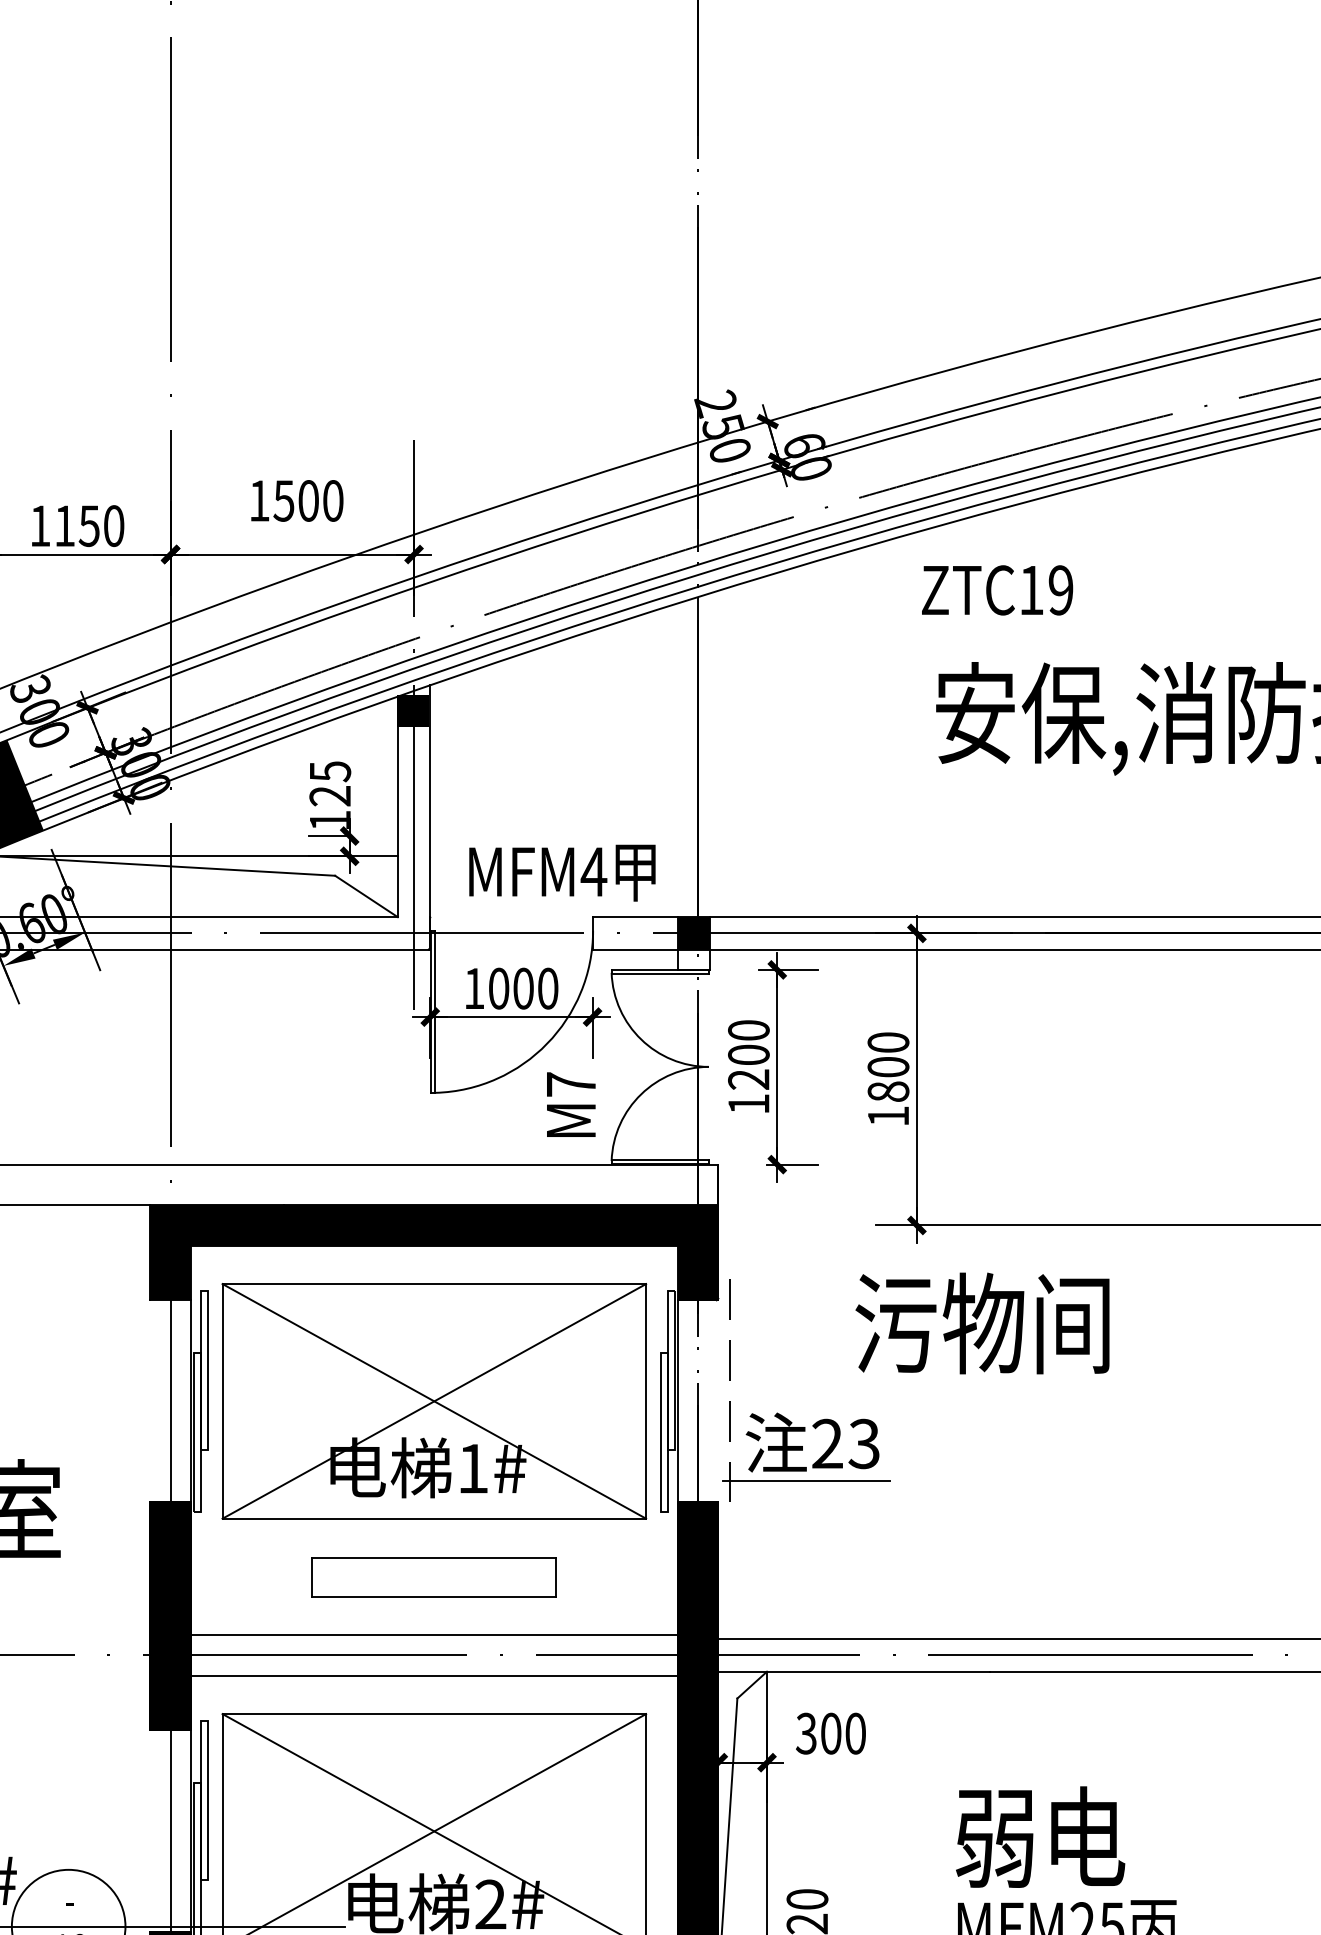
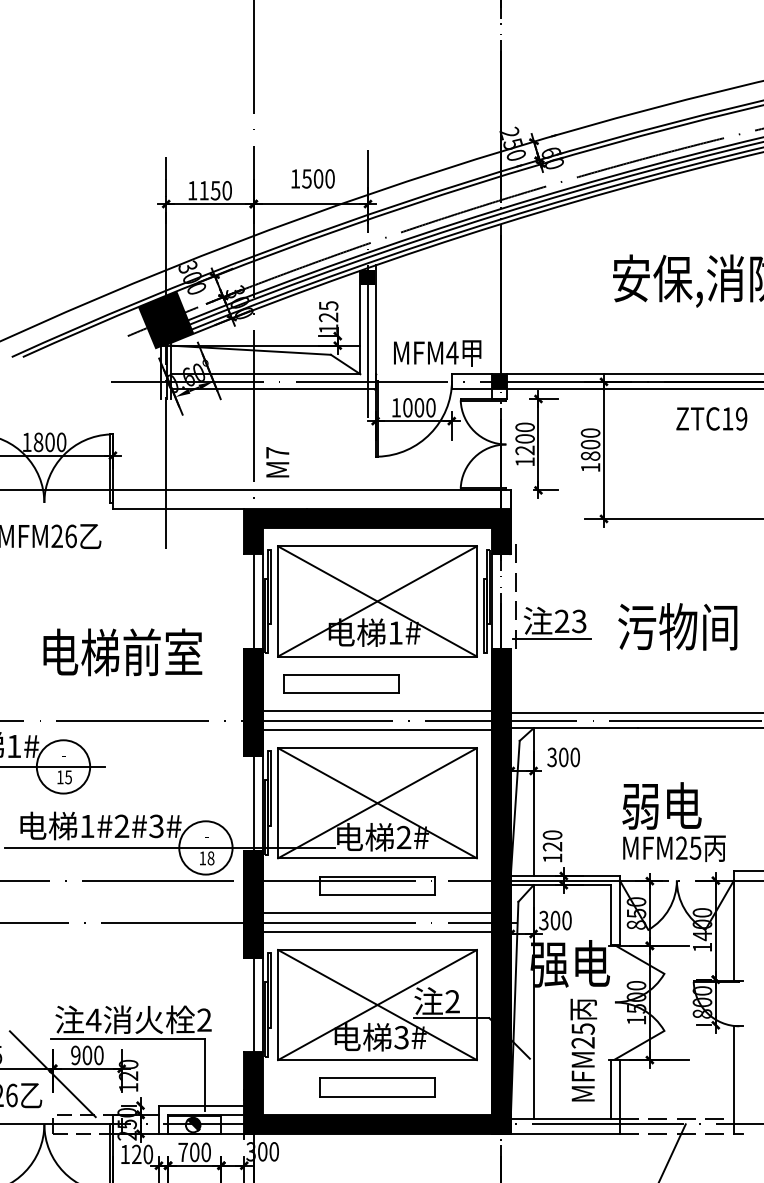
text: (996, 589) -> (711, 418), moved
text: (570, 1105) -> (277, 462), moved
text: (981, 1322) -> (677, 626), moved
part: (434, 1576) -> (341, 683), moved

